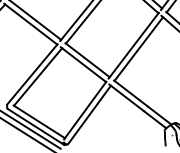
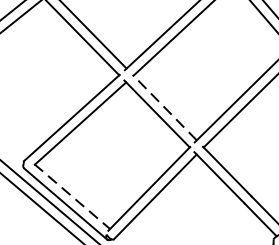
line: (87, 60) -> (164, 108), solid -> dashed
line: (39, 122) -> (72, 197), solid -> dashed

